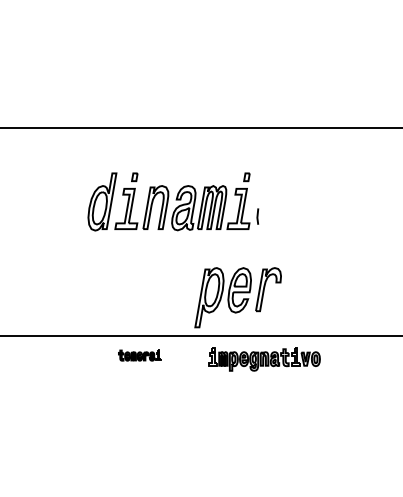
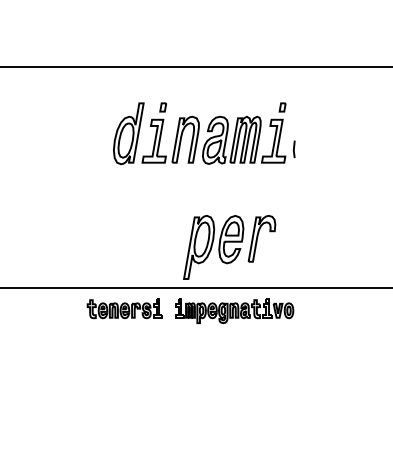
part: (173, 201) -> (204, 133), moved
part: (139, 355) -> (124, 308), size x1.67
part: (264, 359) -> (234, 311), moved

